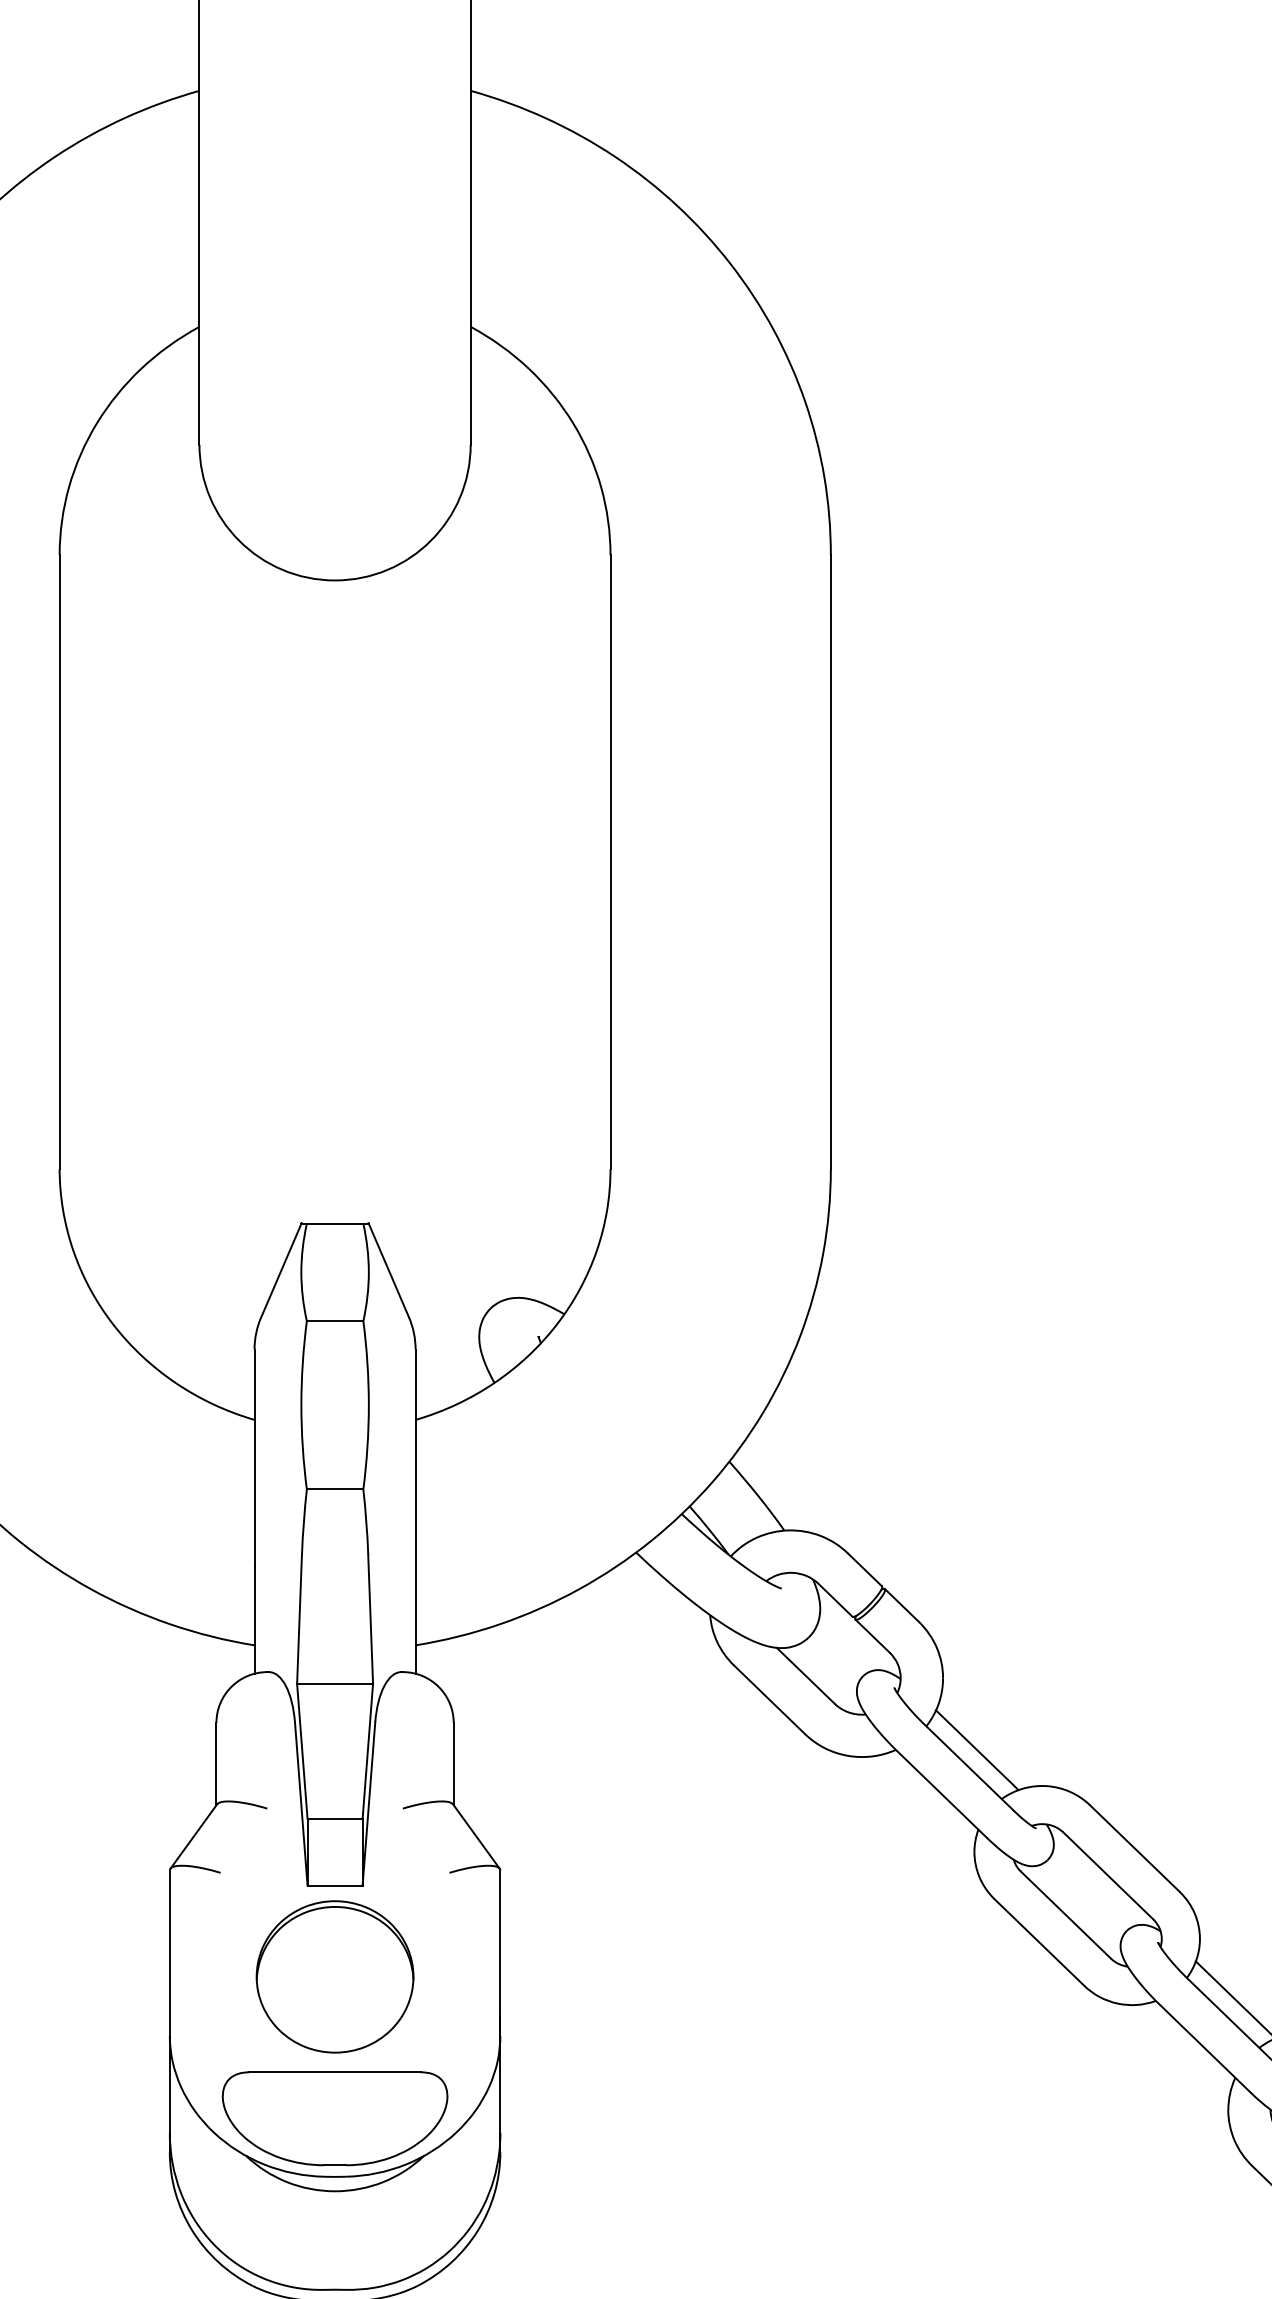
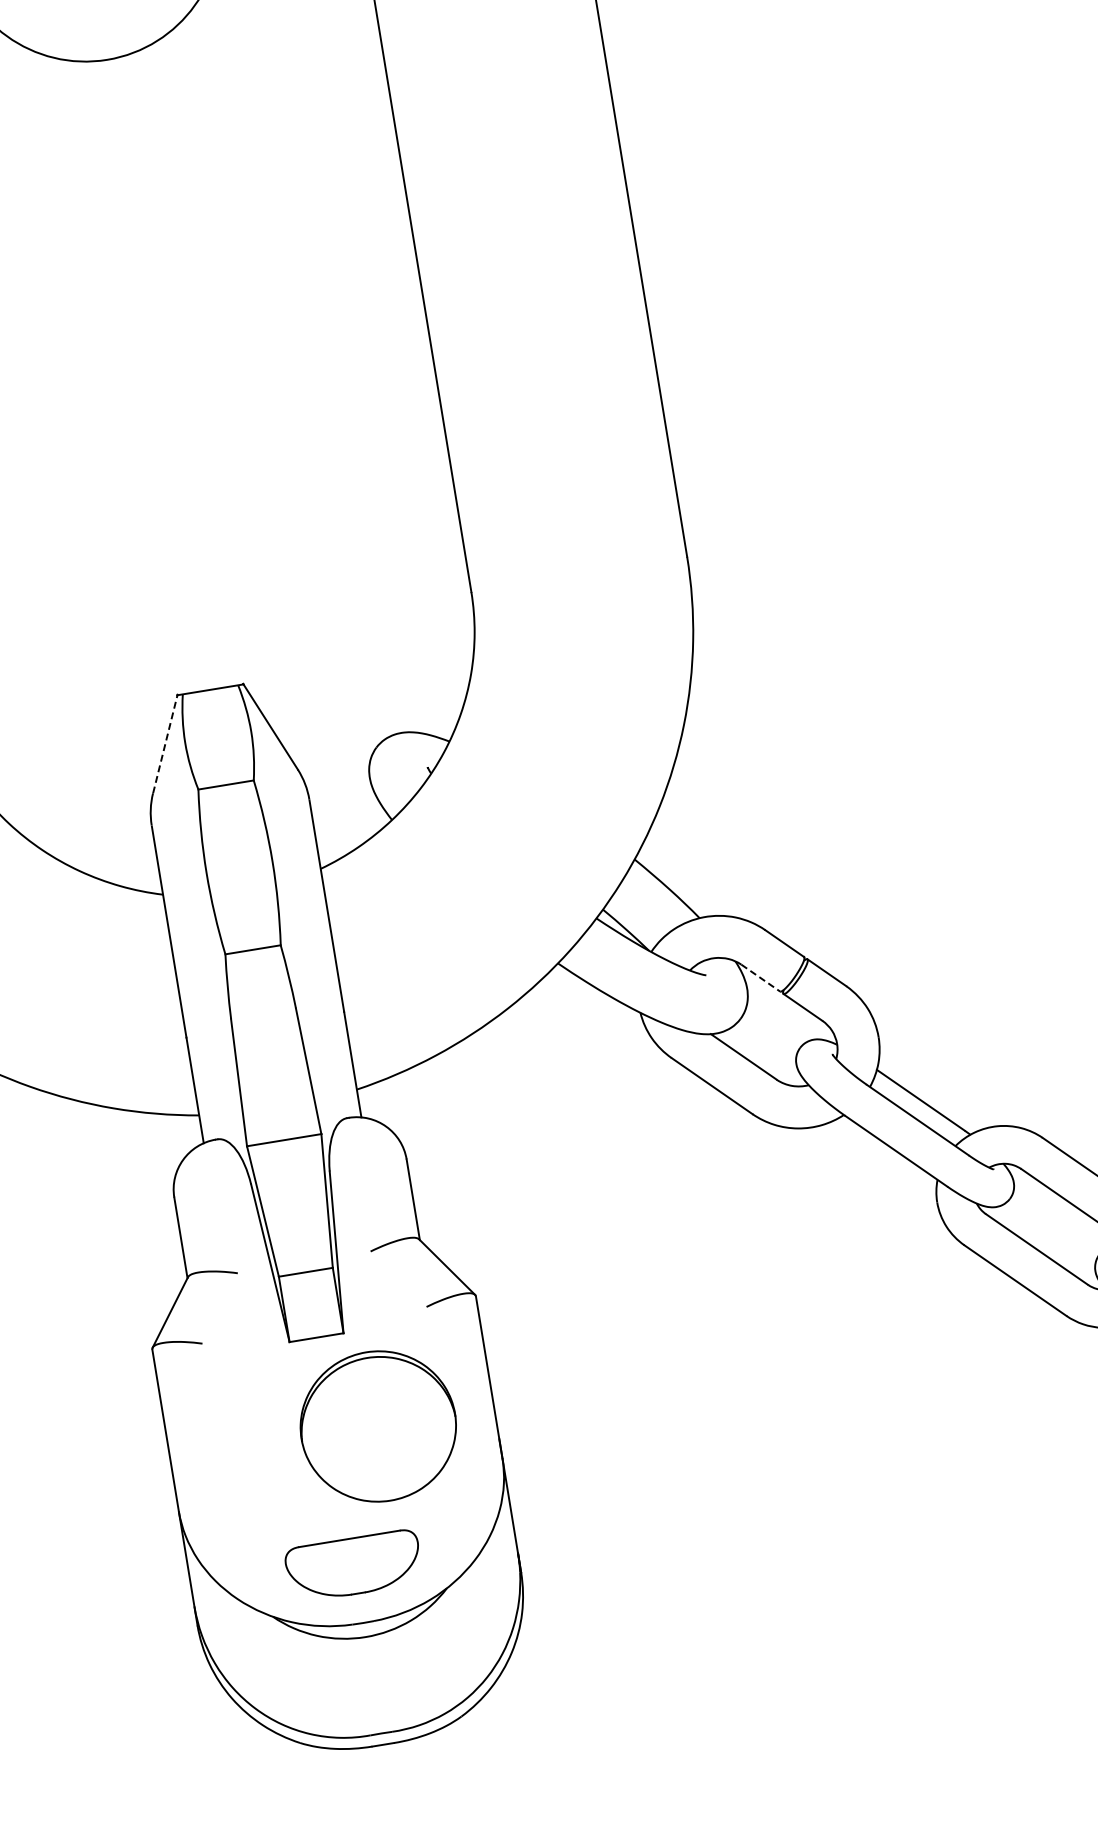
line: (281, 1269) -> (165, 743), solid -> dashed
line: (835, 1600) -> (760, 978), solid -> dashed
part: (334, 1976) -> (377, 1426), moved
part: (334, 2118) -> (353, 1565), size x0.6

